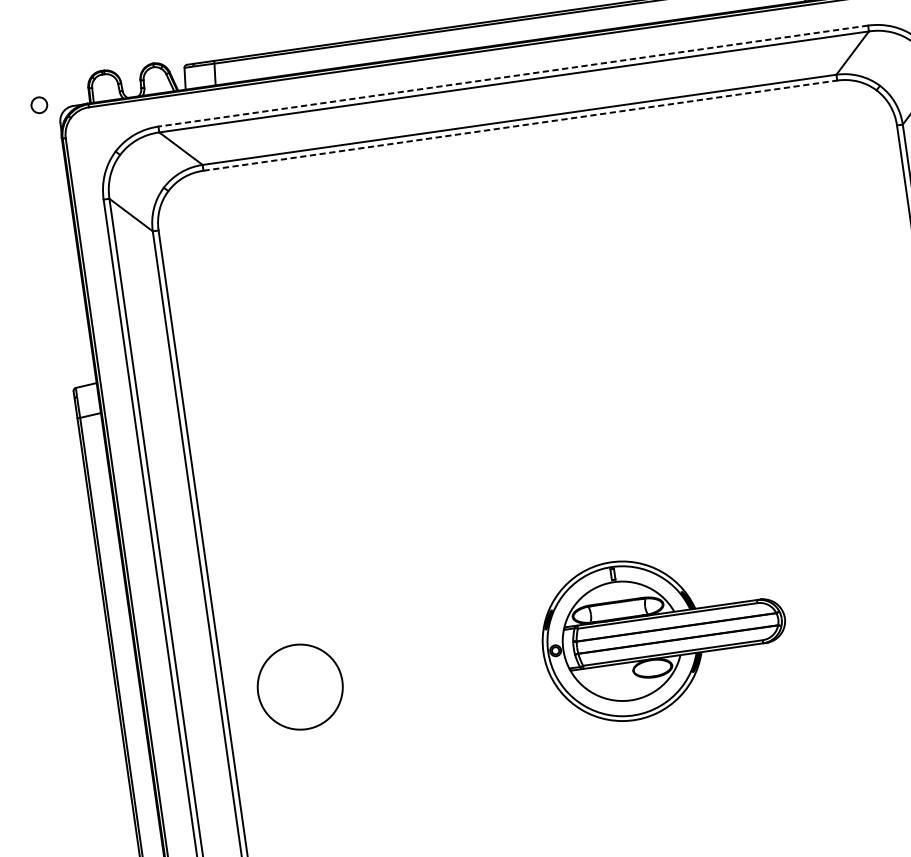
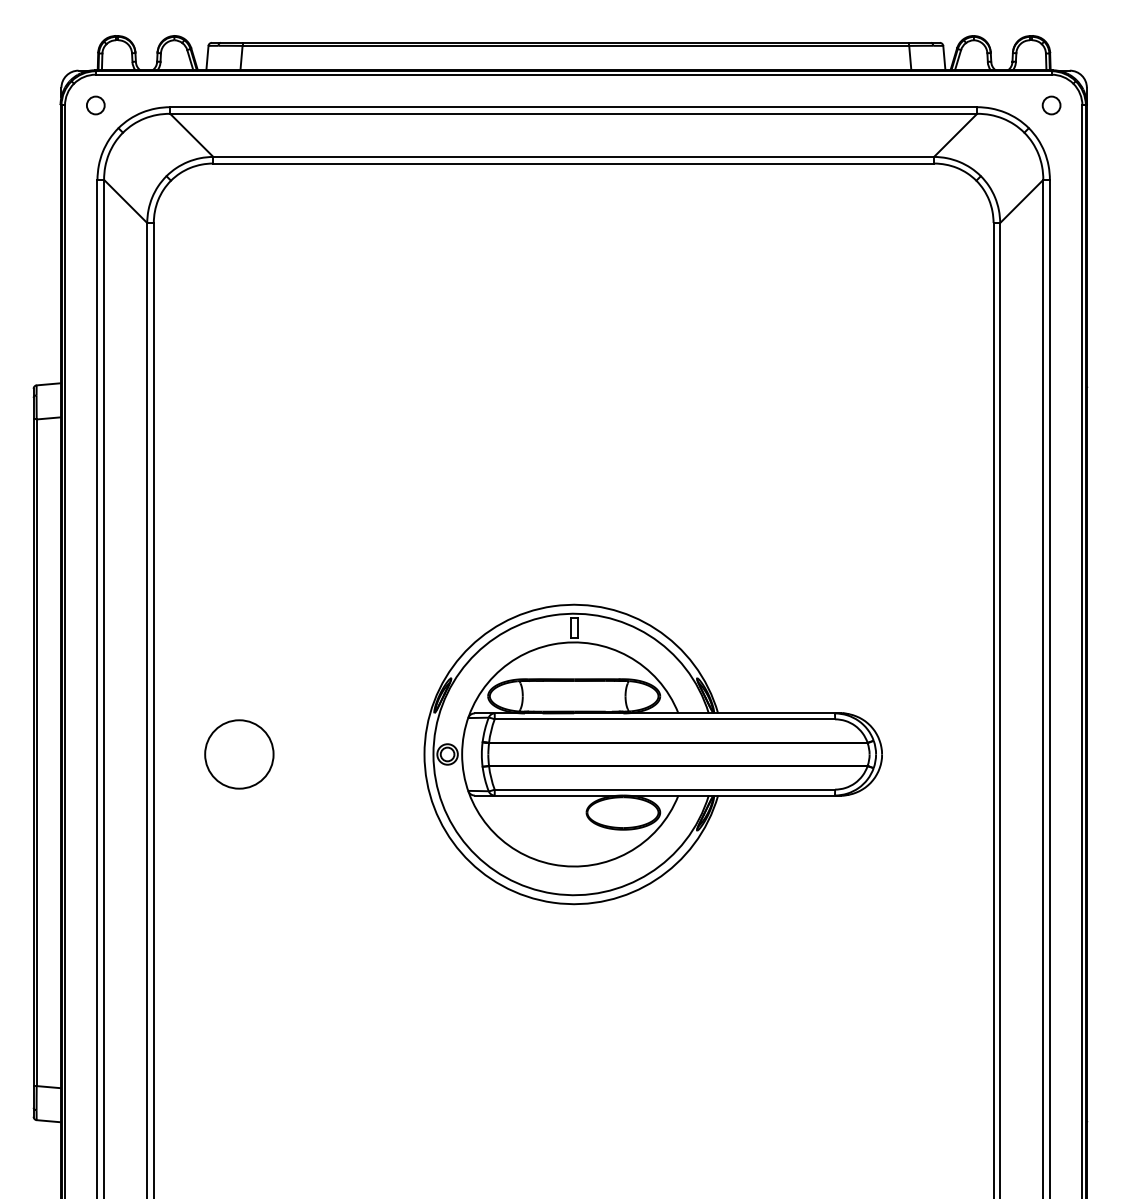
line: (513, 76) -> (573, 107), dashed -> solid
circle: (39, 105) -> (95, 105), moved
line: (521, 125) -> (574, 163), dashed -> solid
part: (663, 635) -> (652, 754), size x1.67
circle: (300, 687) -> (239, 754), size x0.71

